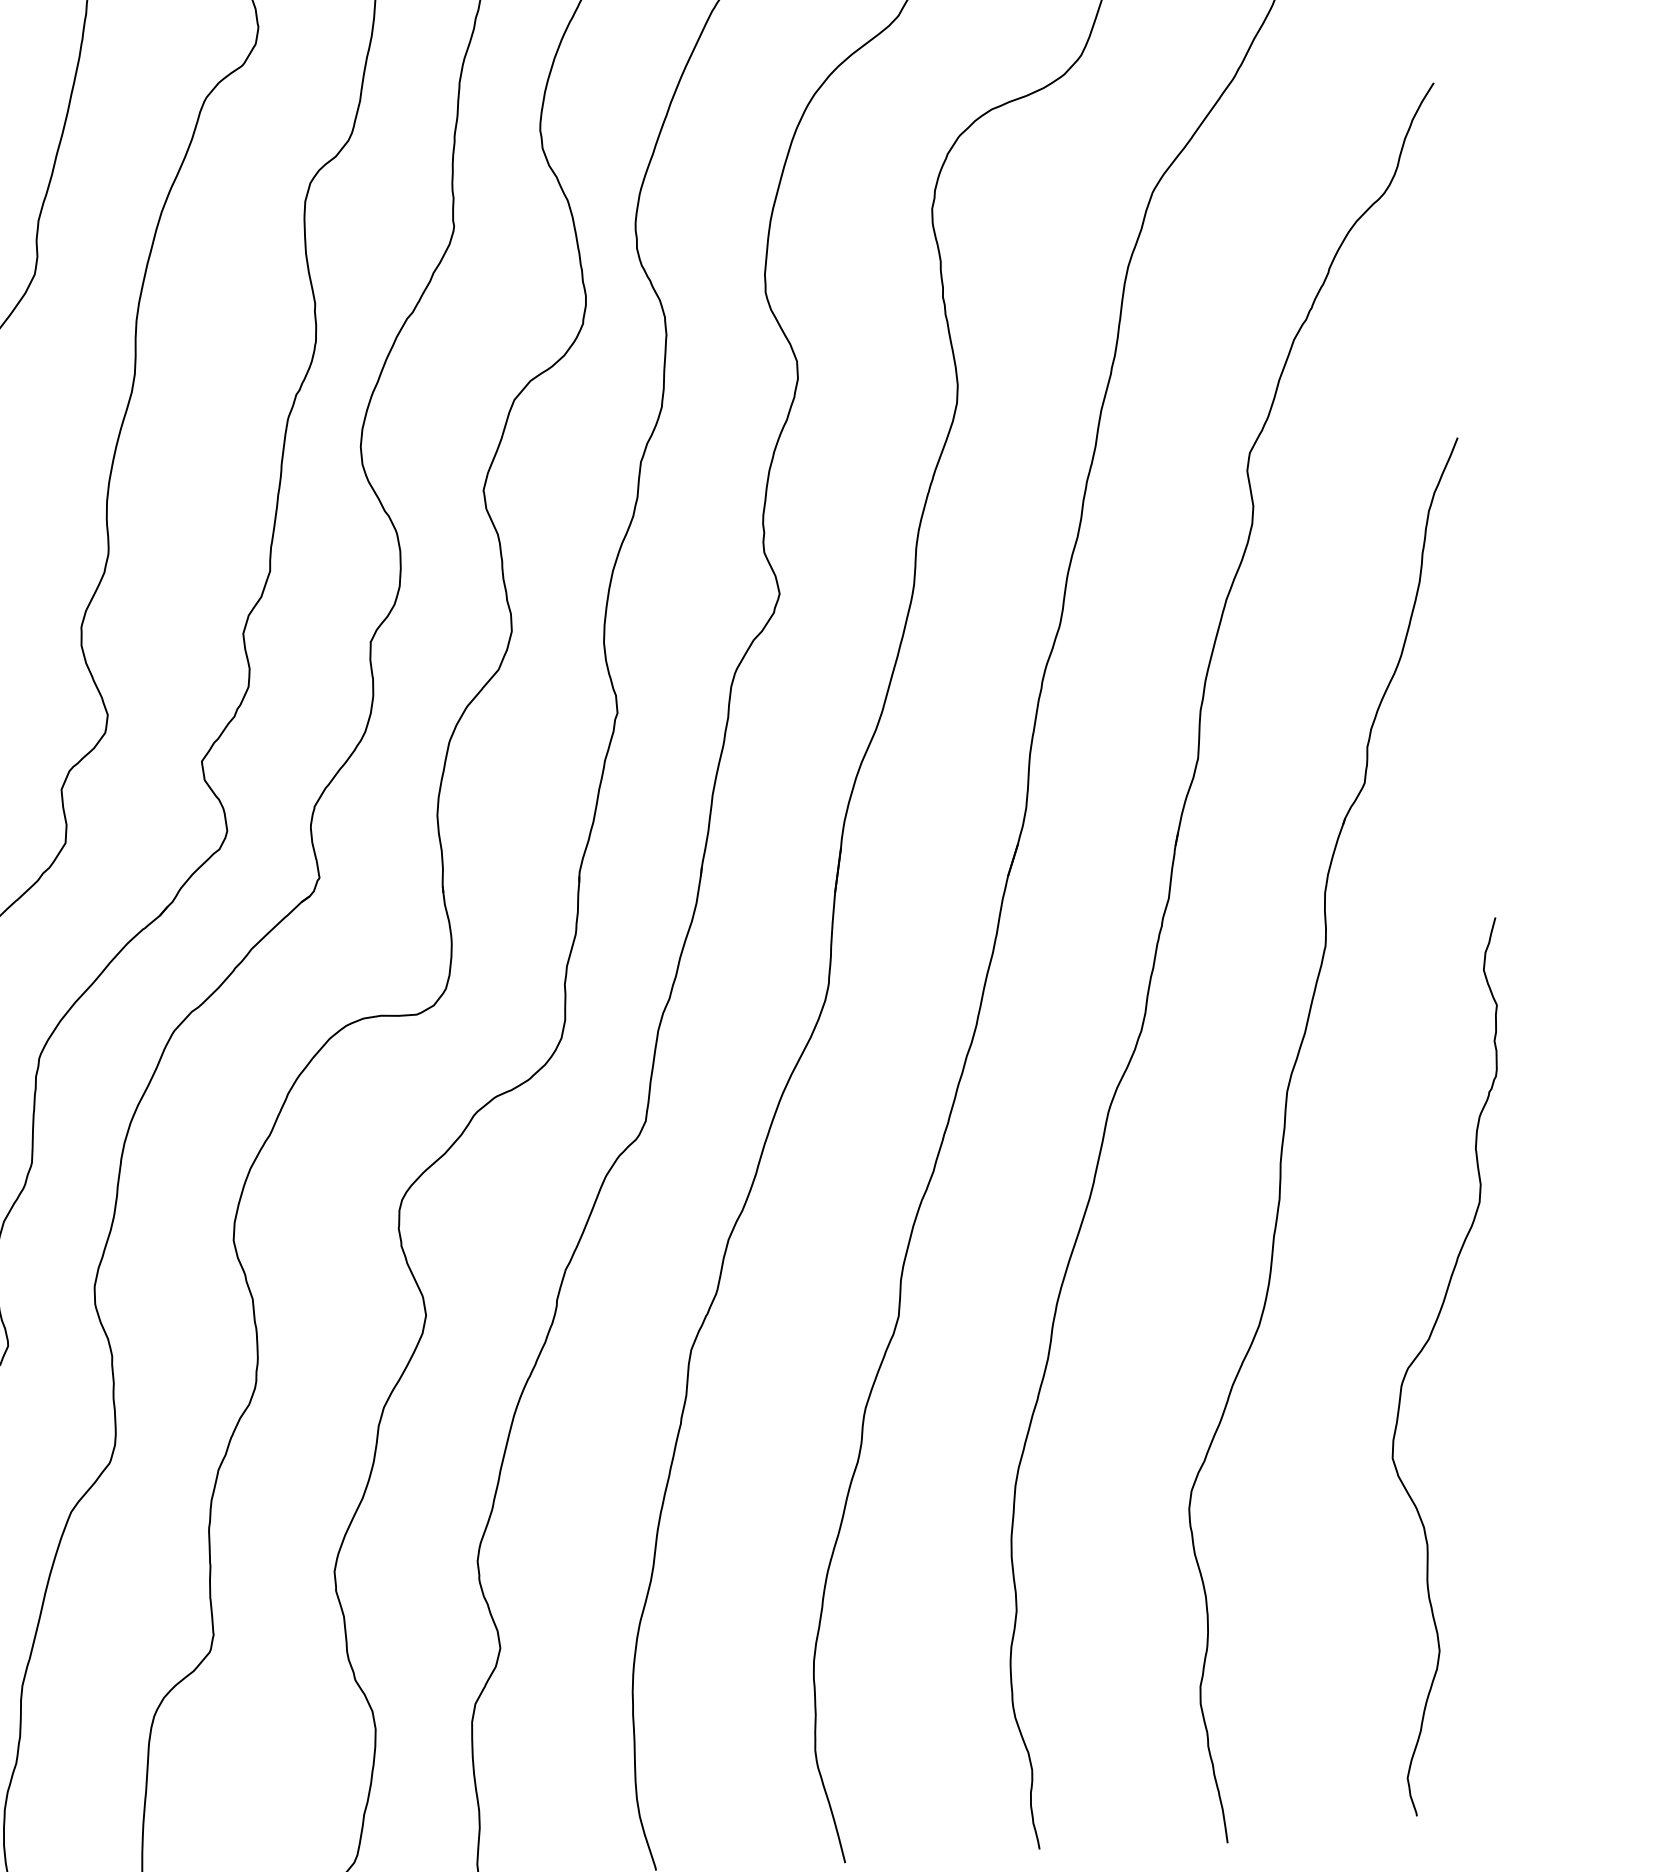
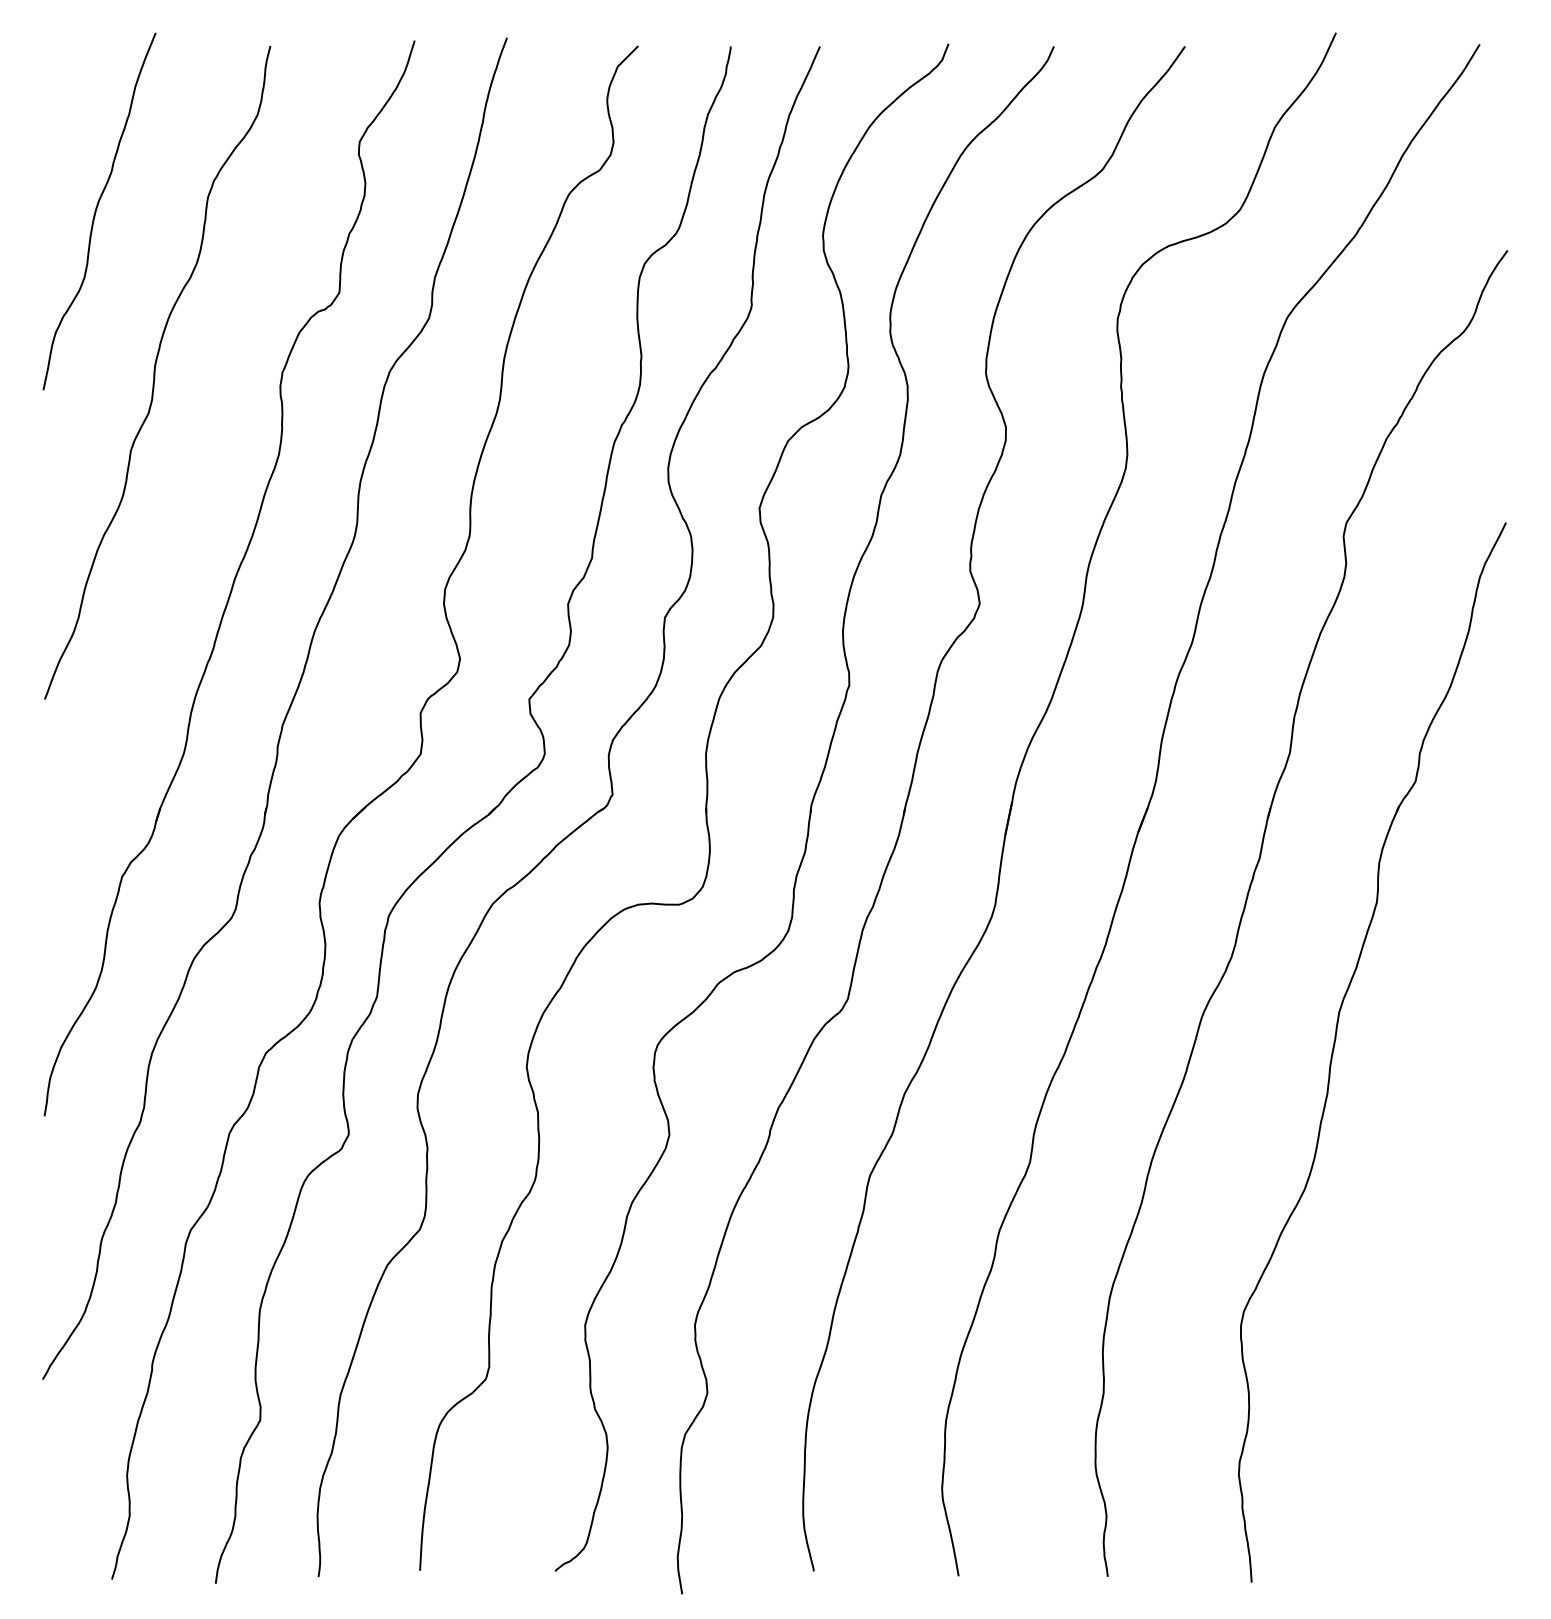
curve: (1424, 1349) -> (1429, 1216), removed

